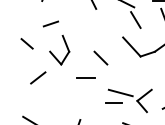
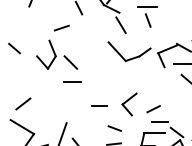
line: (50, 23) -> (61, 27), moved
line: (100, 58) -> (70, 62), moved
line: (38, 77) -> (23, 103), moved
line: (119, 92) -> (105, 96), removed

